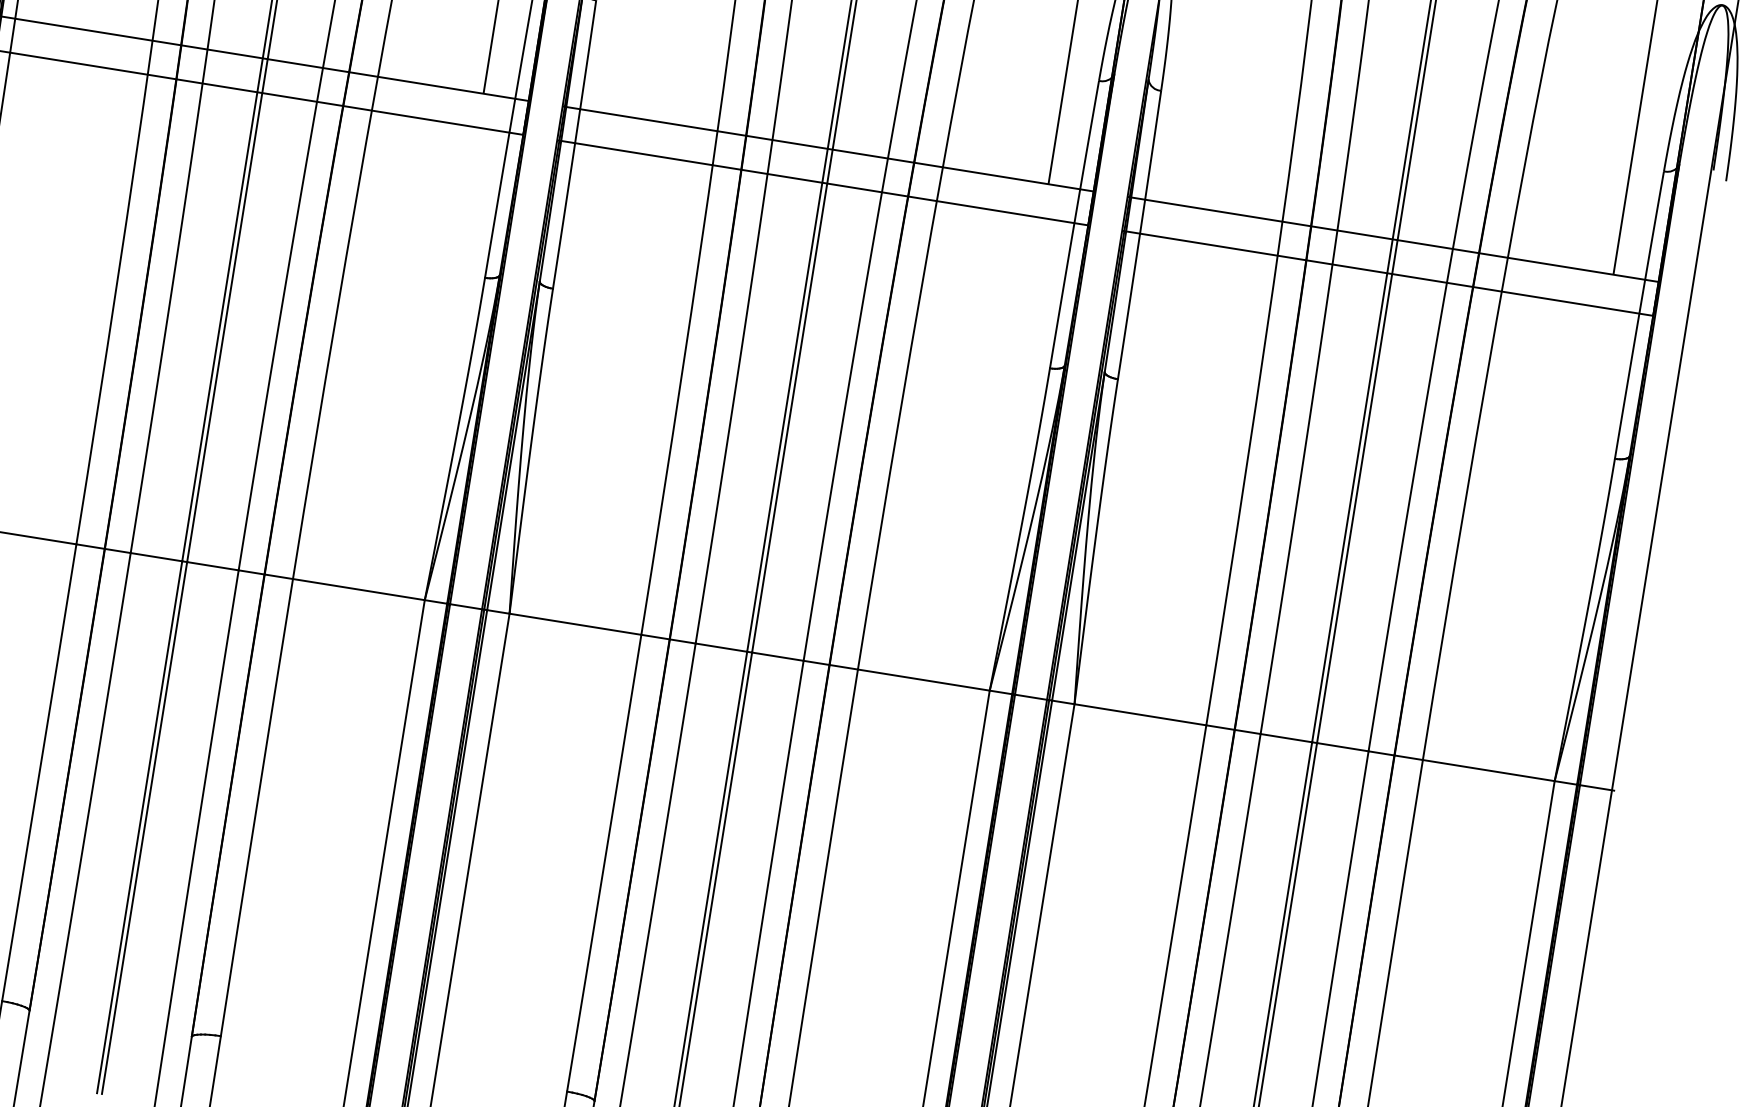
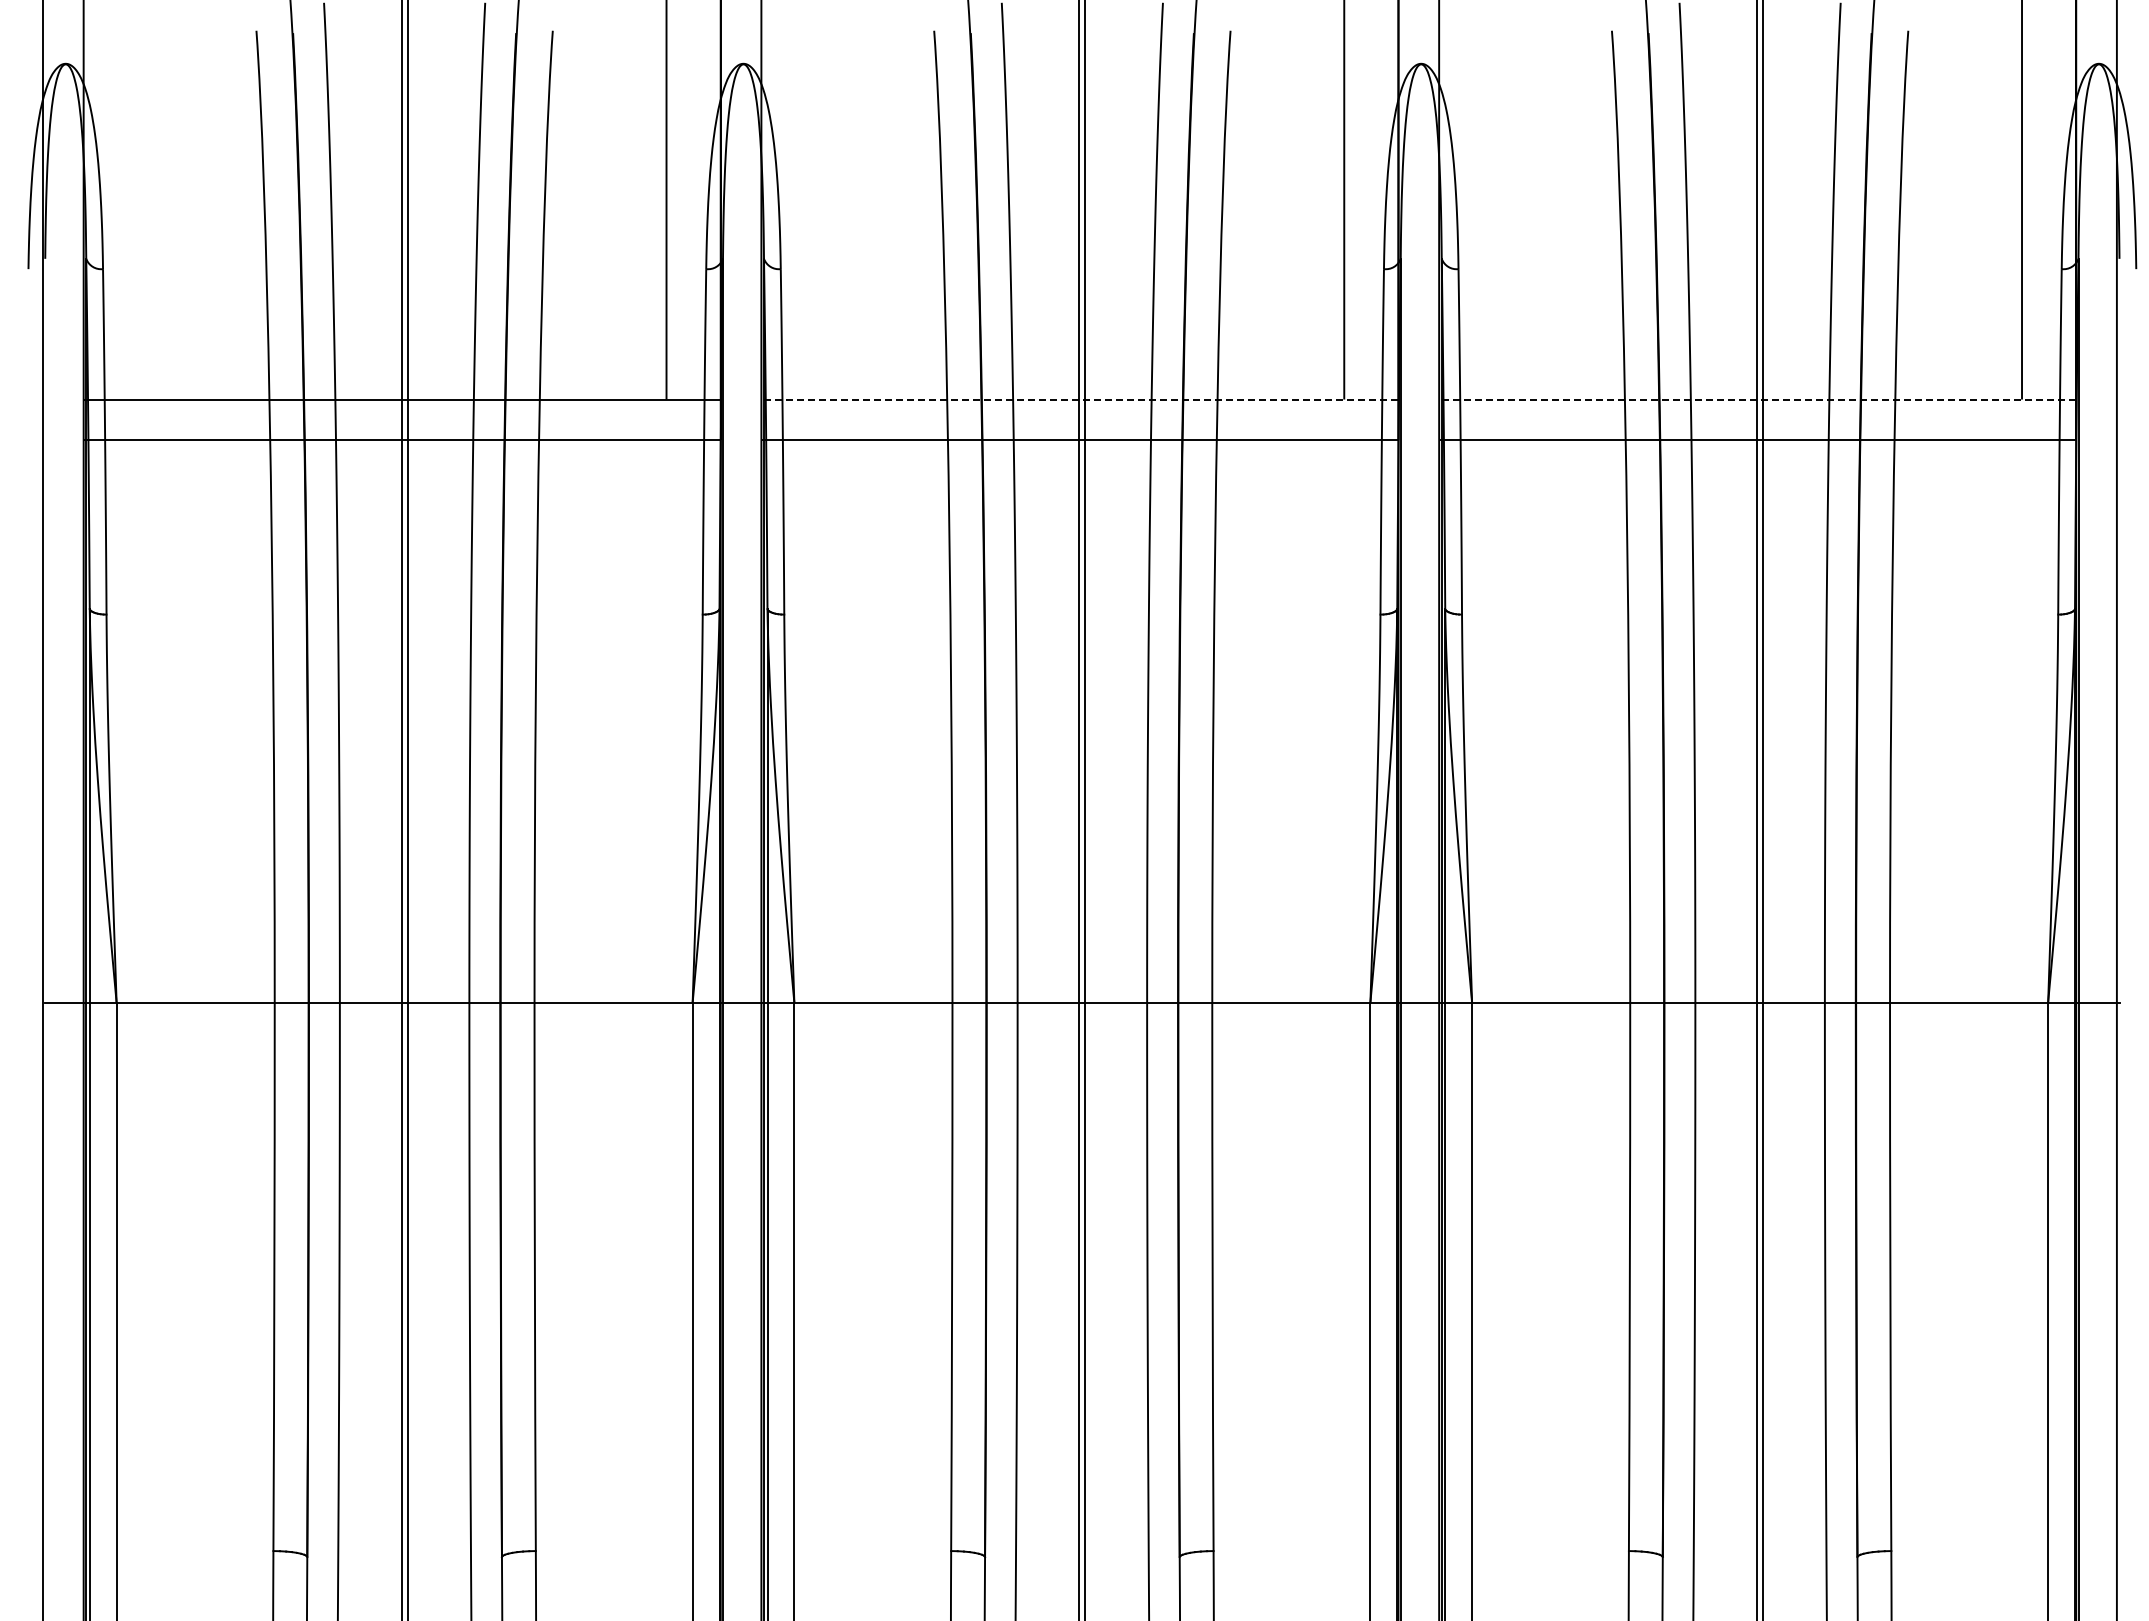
line: (827, 148) -> (1079, 399), solid -> dashed
line: (1392, 239) -> (1757, 399), solid -> dashed

